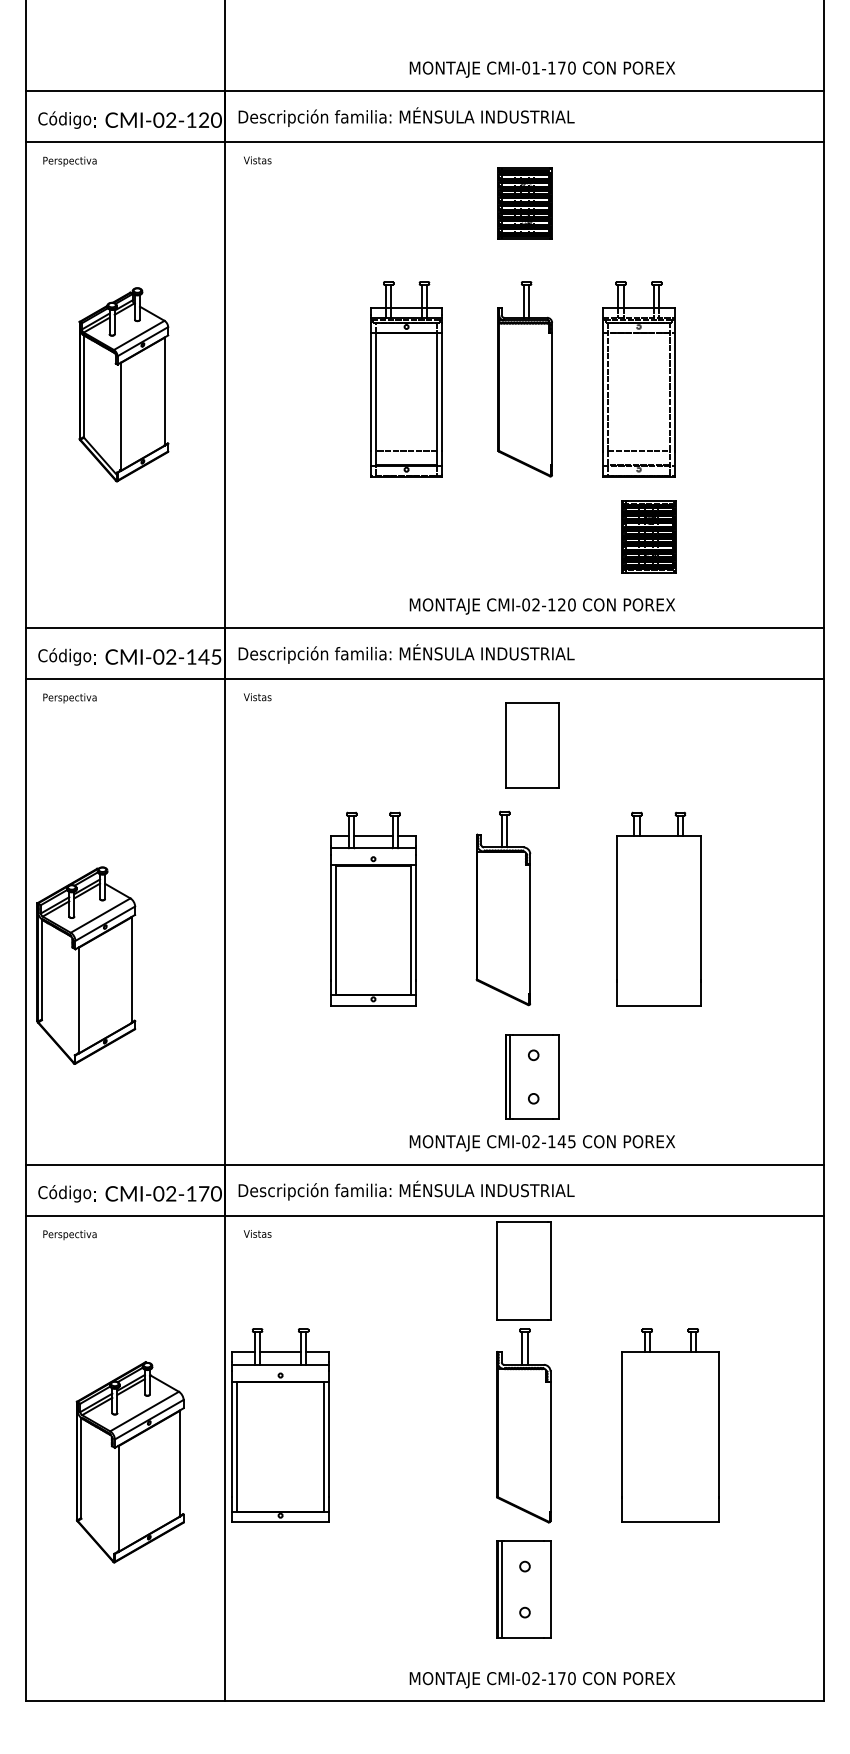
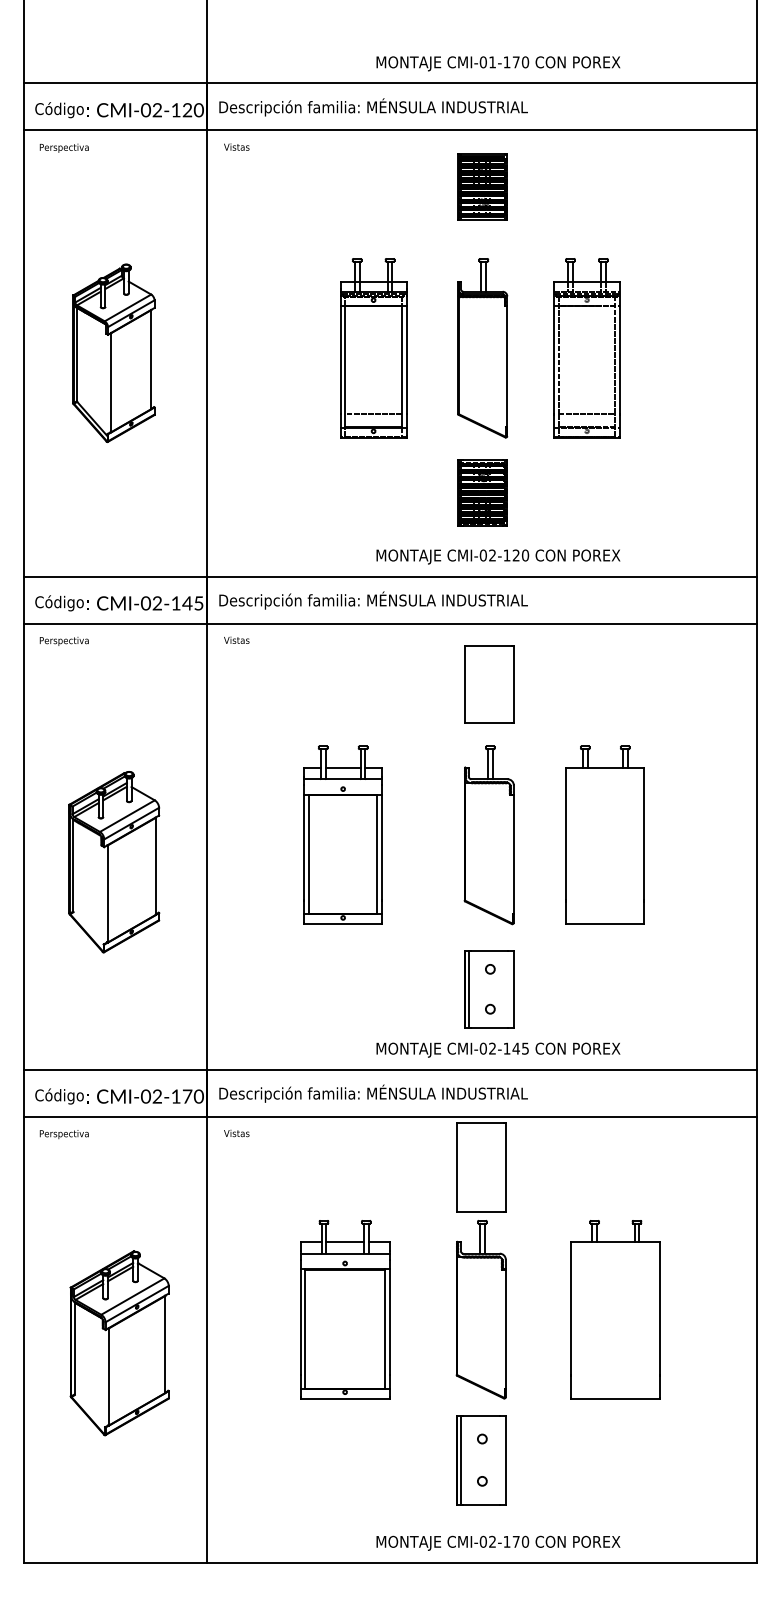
part: (648, 536) -> (481, 492), moved
part: (503, 908) -> (489, 835), moved
part: (86, 965) -> (114, 862), moved
part: (280, 1425) -> (345, 1309), moved

